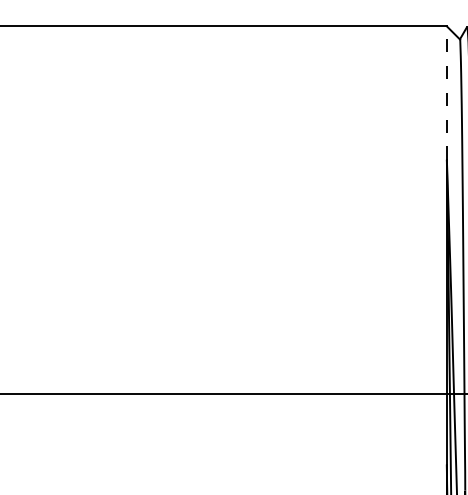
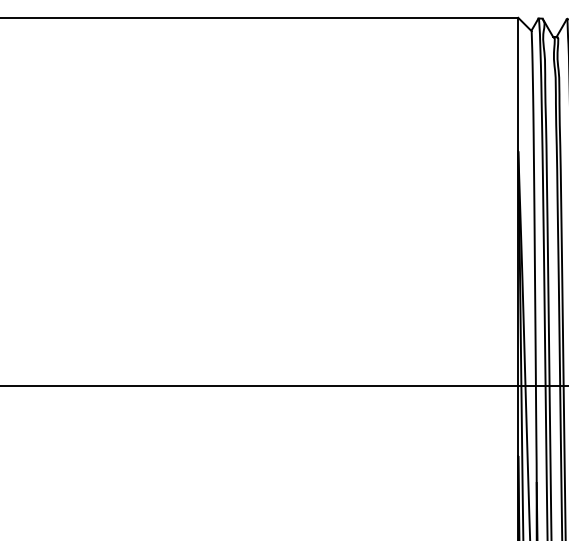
line: (447, 93) -> (518, 84), dashed -> solid

